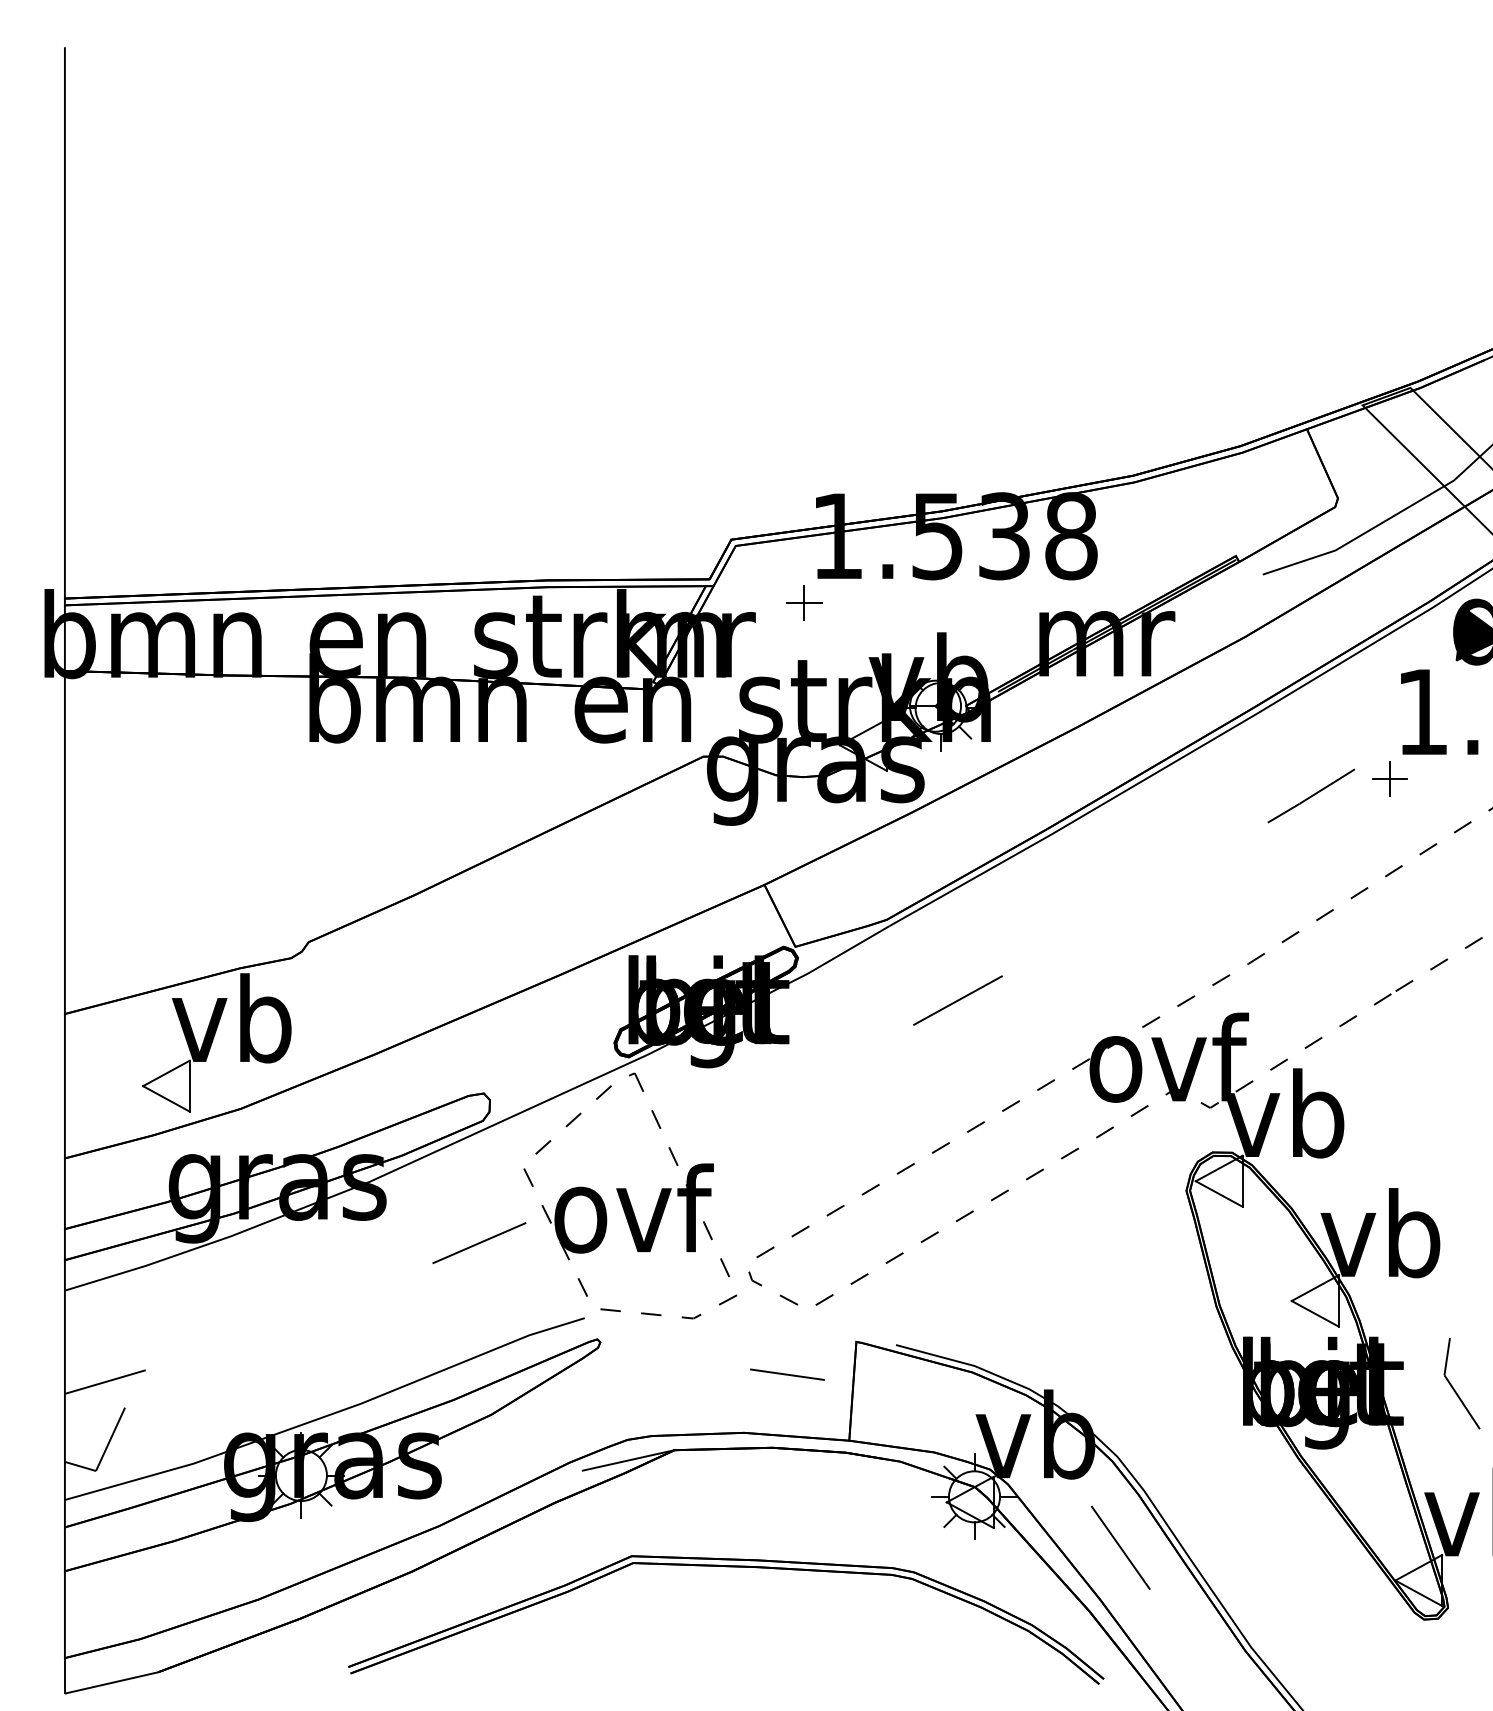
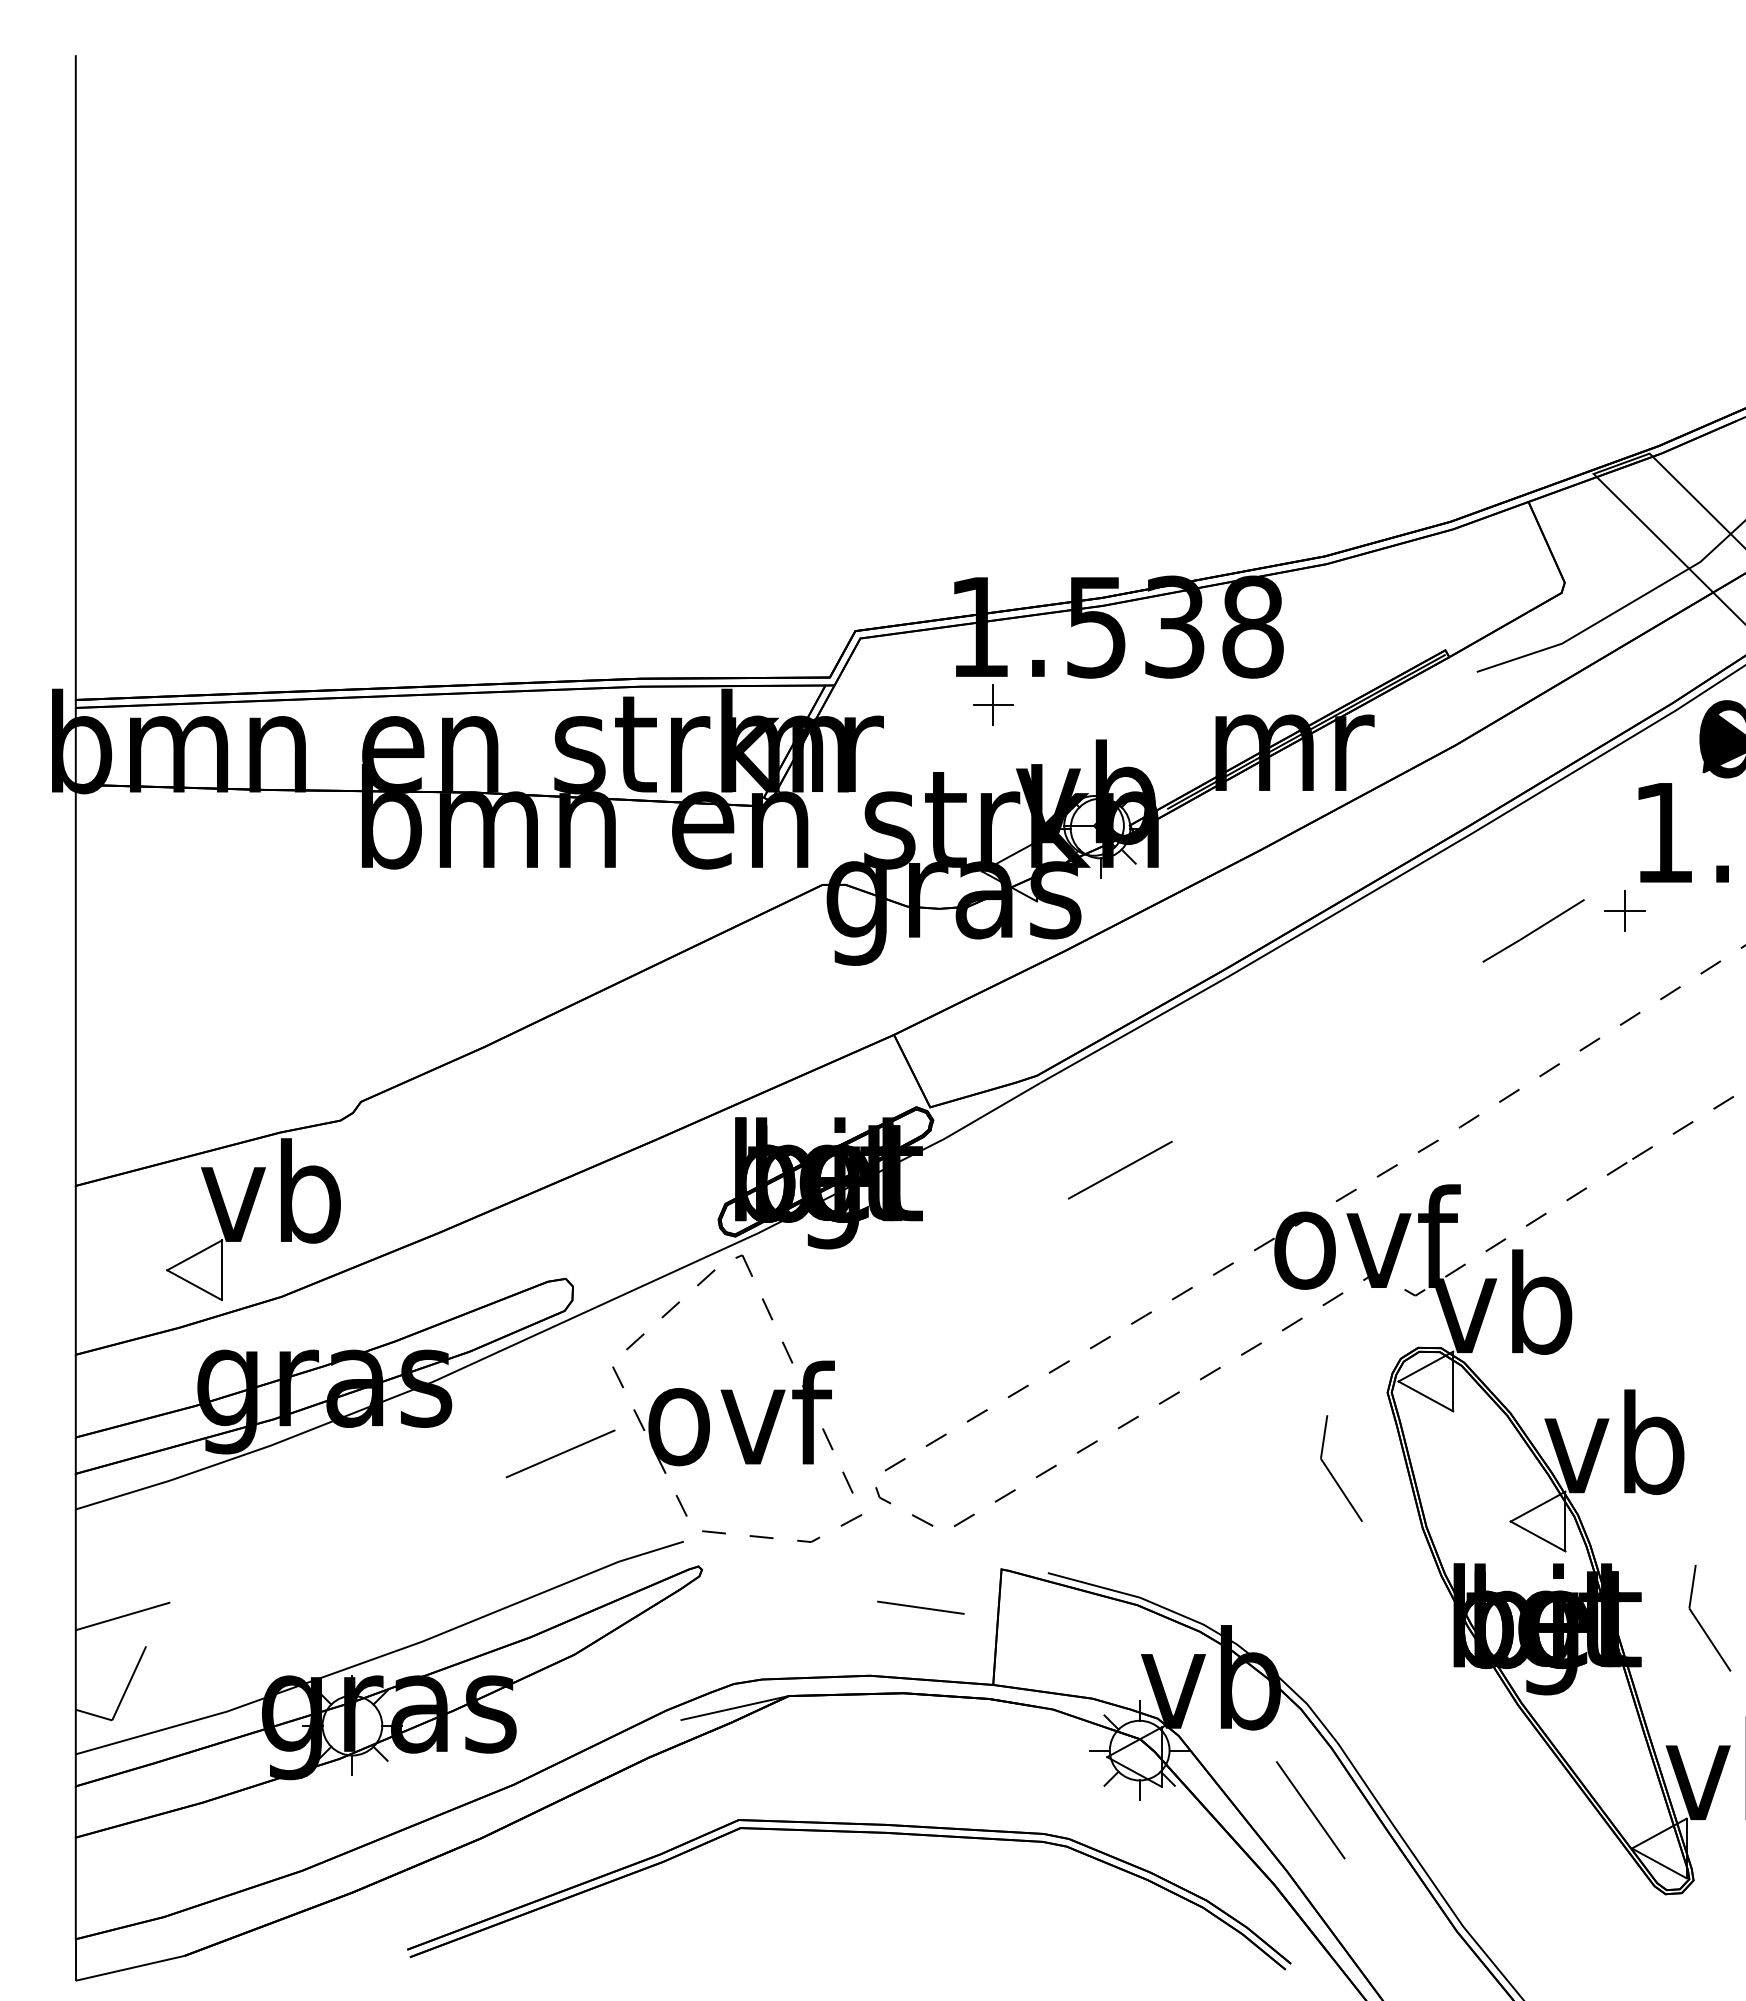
part: (804, 602) -> (993, 704), moved
line: (1139, 1260) -> (1332, 1474), added

